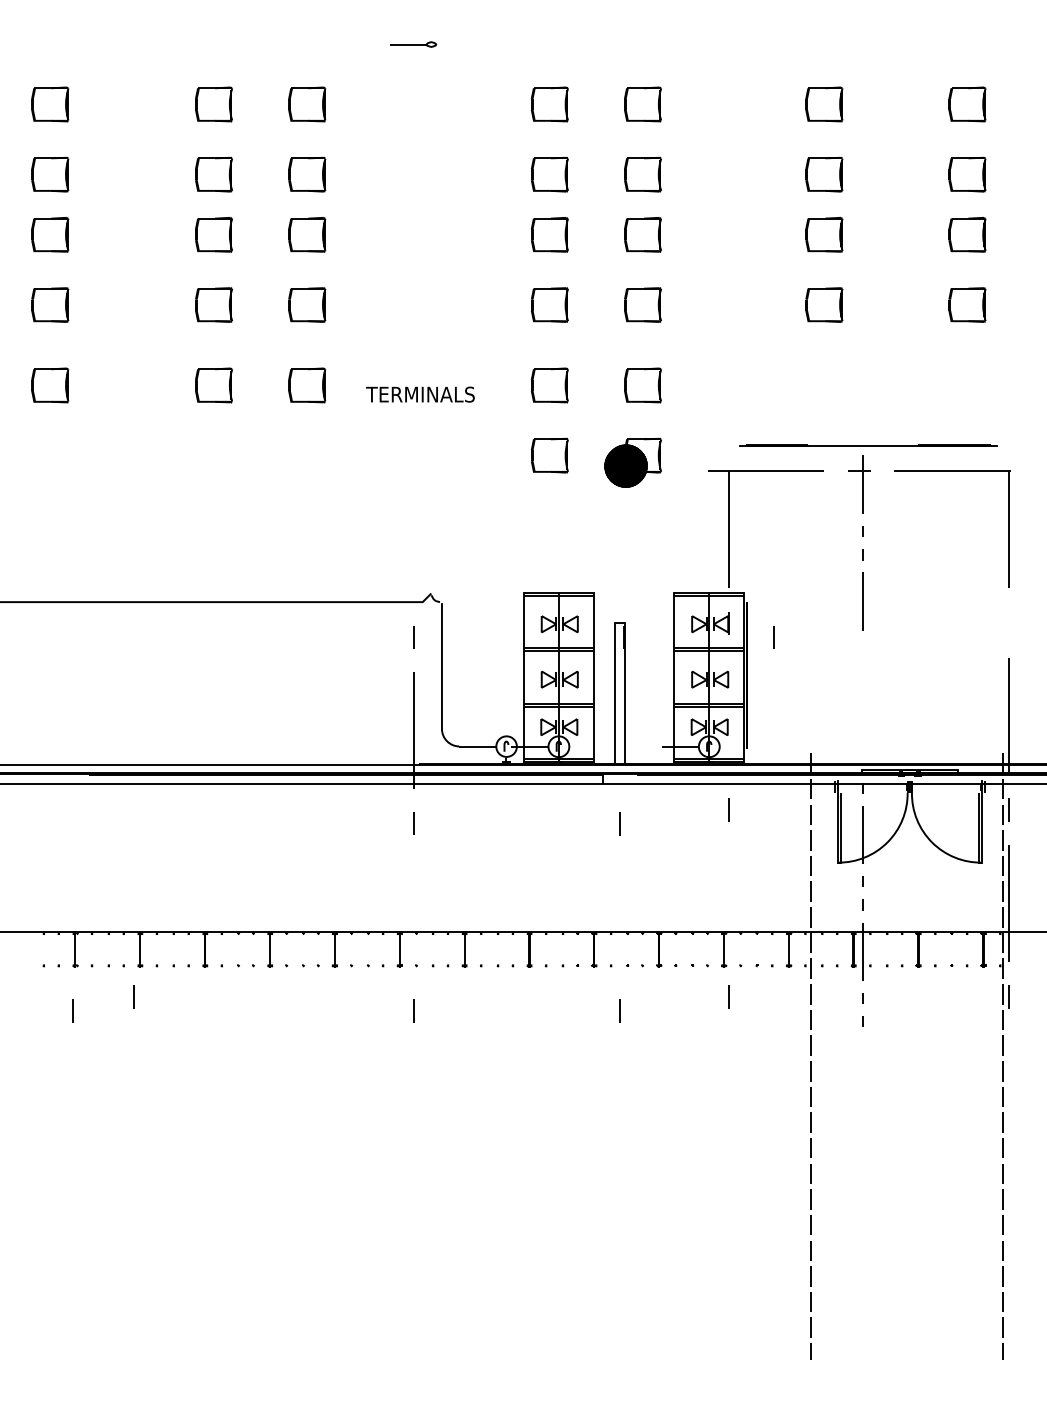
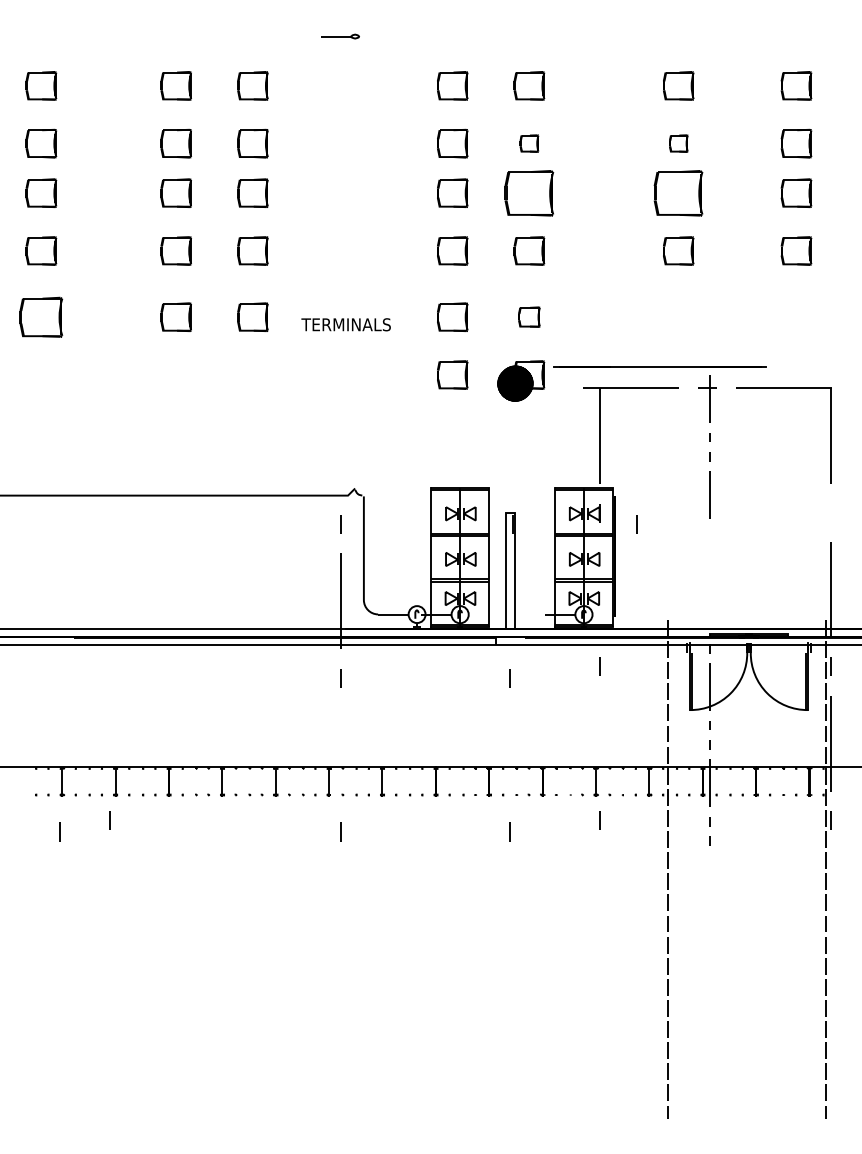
part: (643, 174) -> (529, 143), size x0.6
part: (824, 174) -> (678, 143), size x0.6
part: (643, 233) -> (529, 192), size x1.6
part: (824, 233) -> (678, 192), size x1.6
part: (50, 384) -> (41, 316), size x1.4
part: (643, 384) -> (529, 316), size x0.7
line: (867, 445) -> (659, 366), moved

